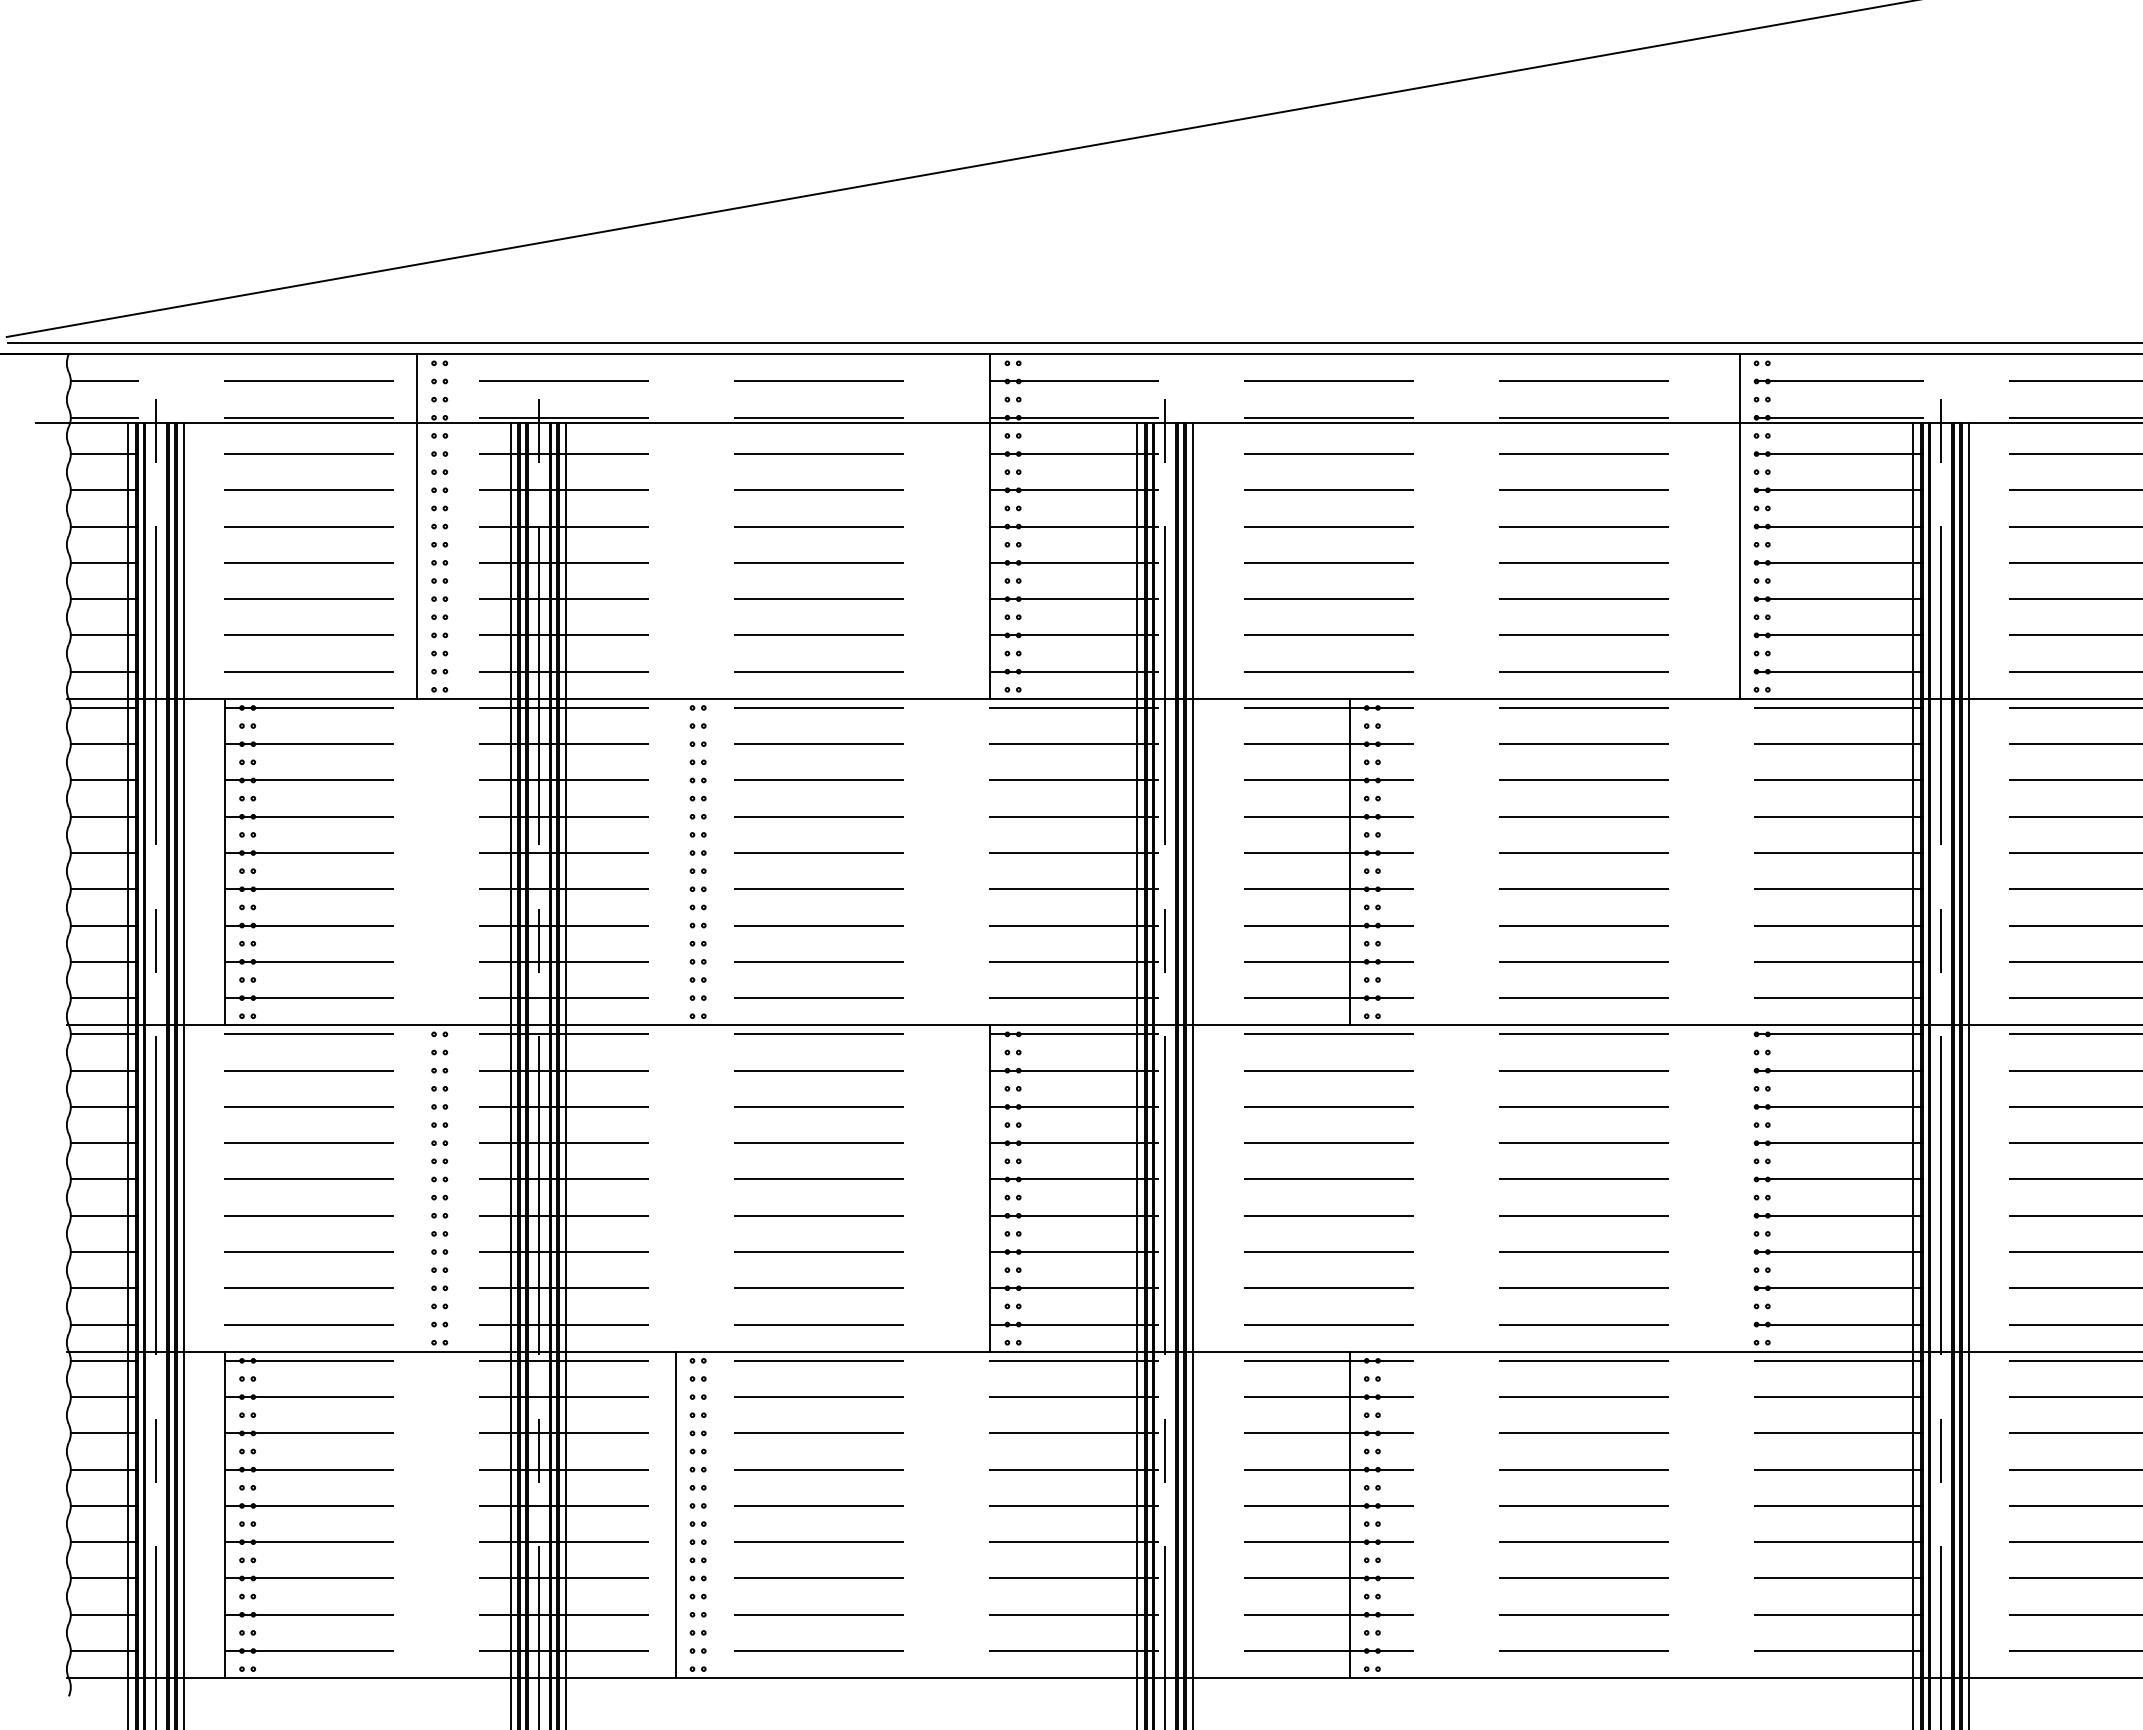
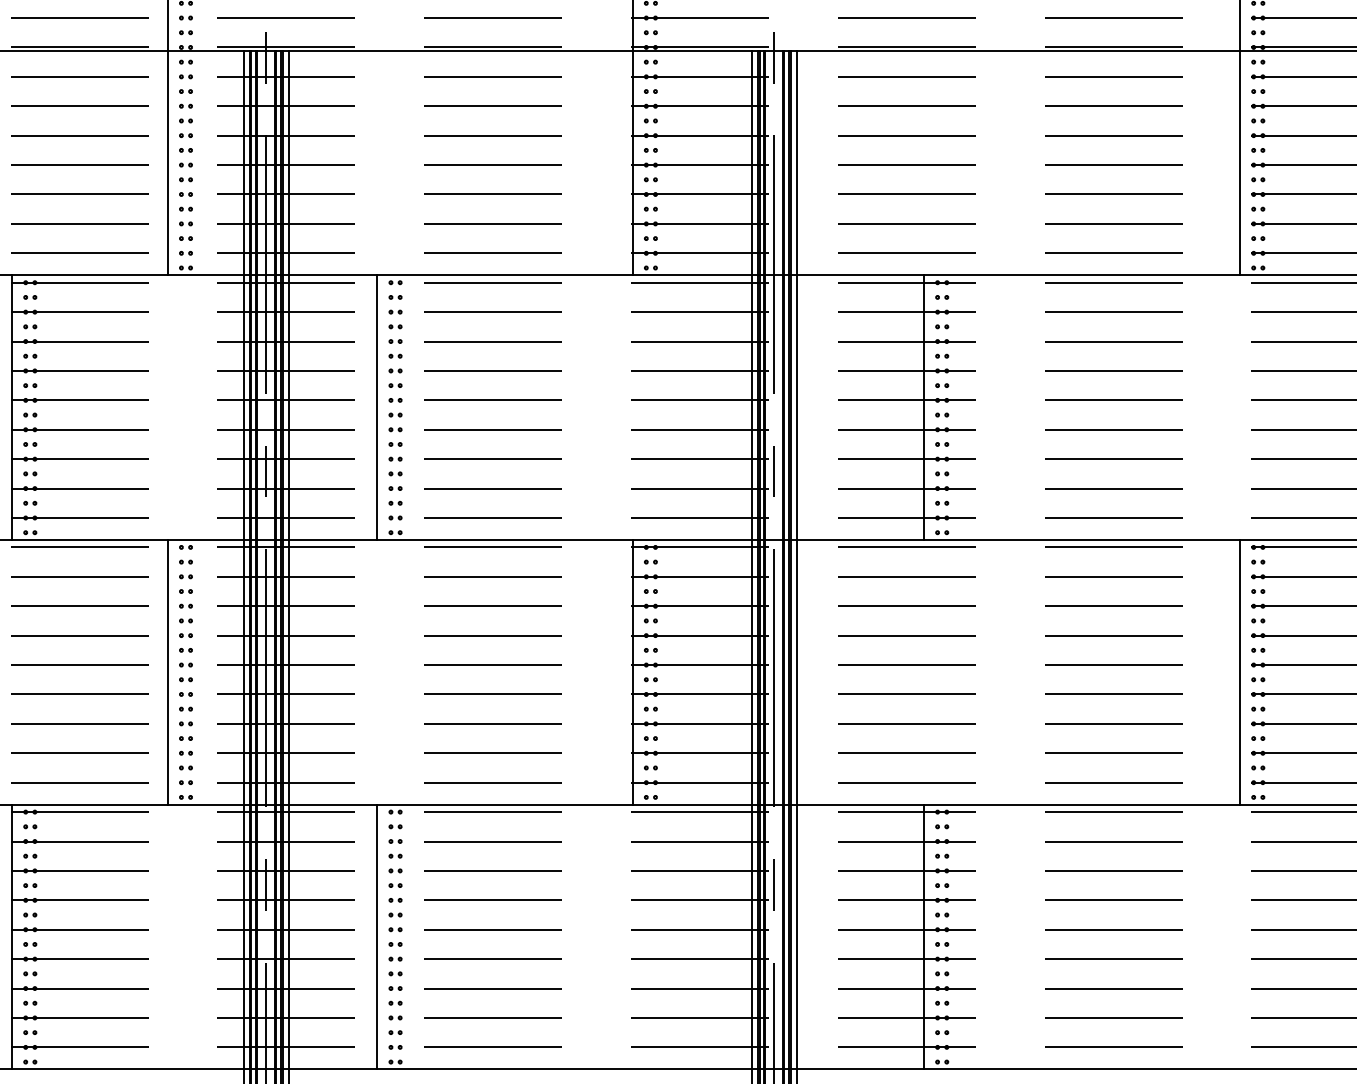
line: (675, 861) -> (377, 407), added
line: (417, 1188) -> (167, 672), added
line: (1739, 1188) -> (1239, 672), added

